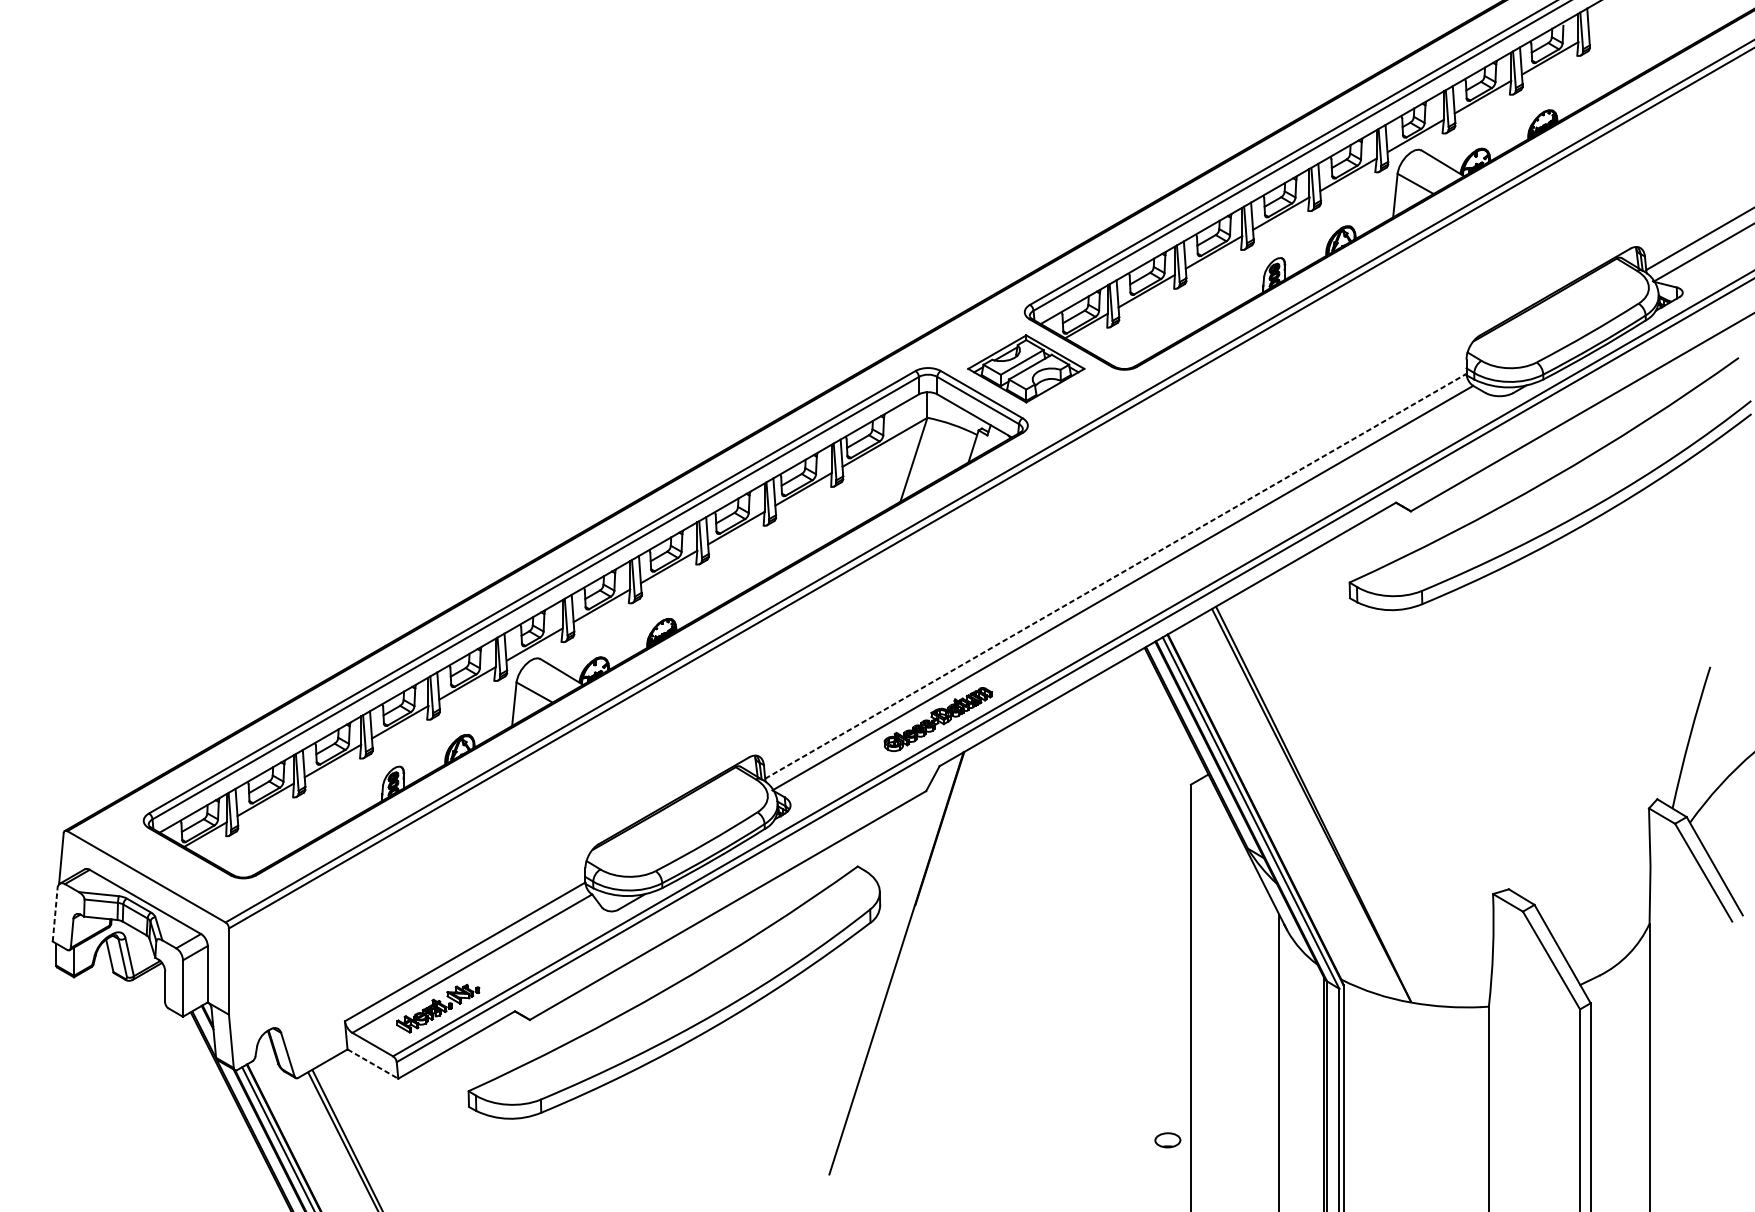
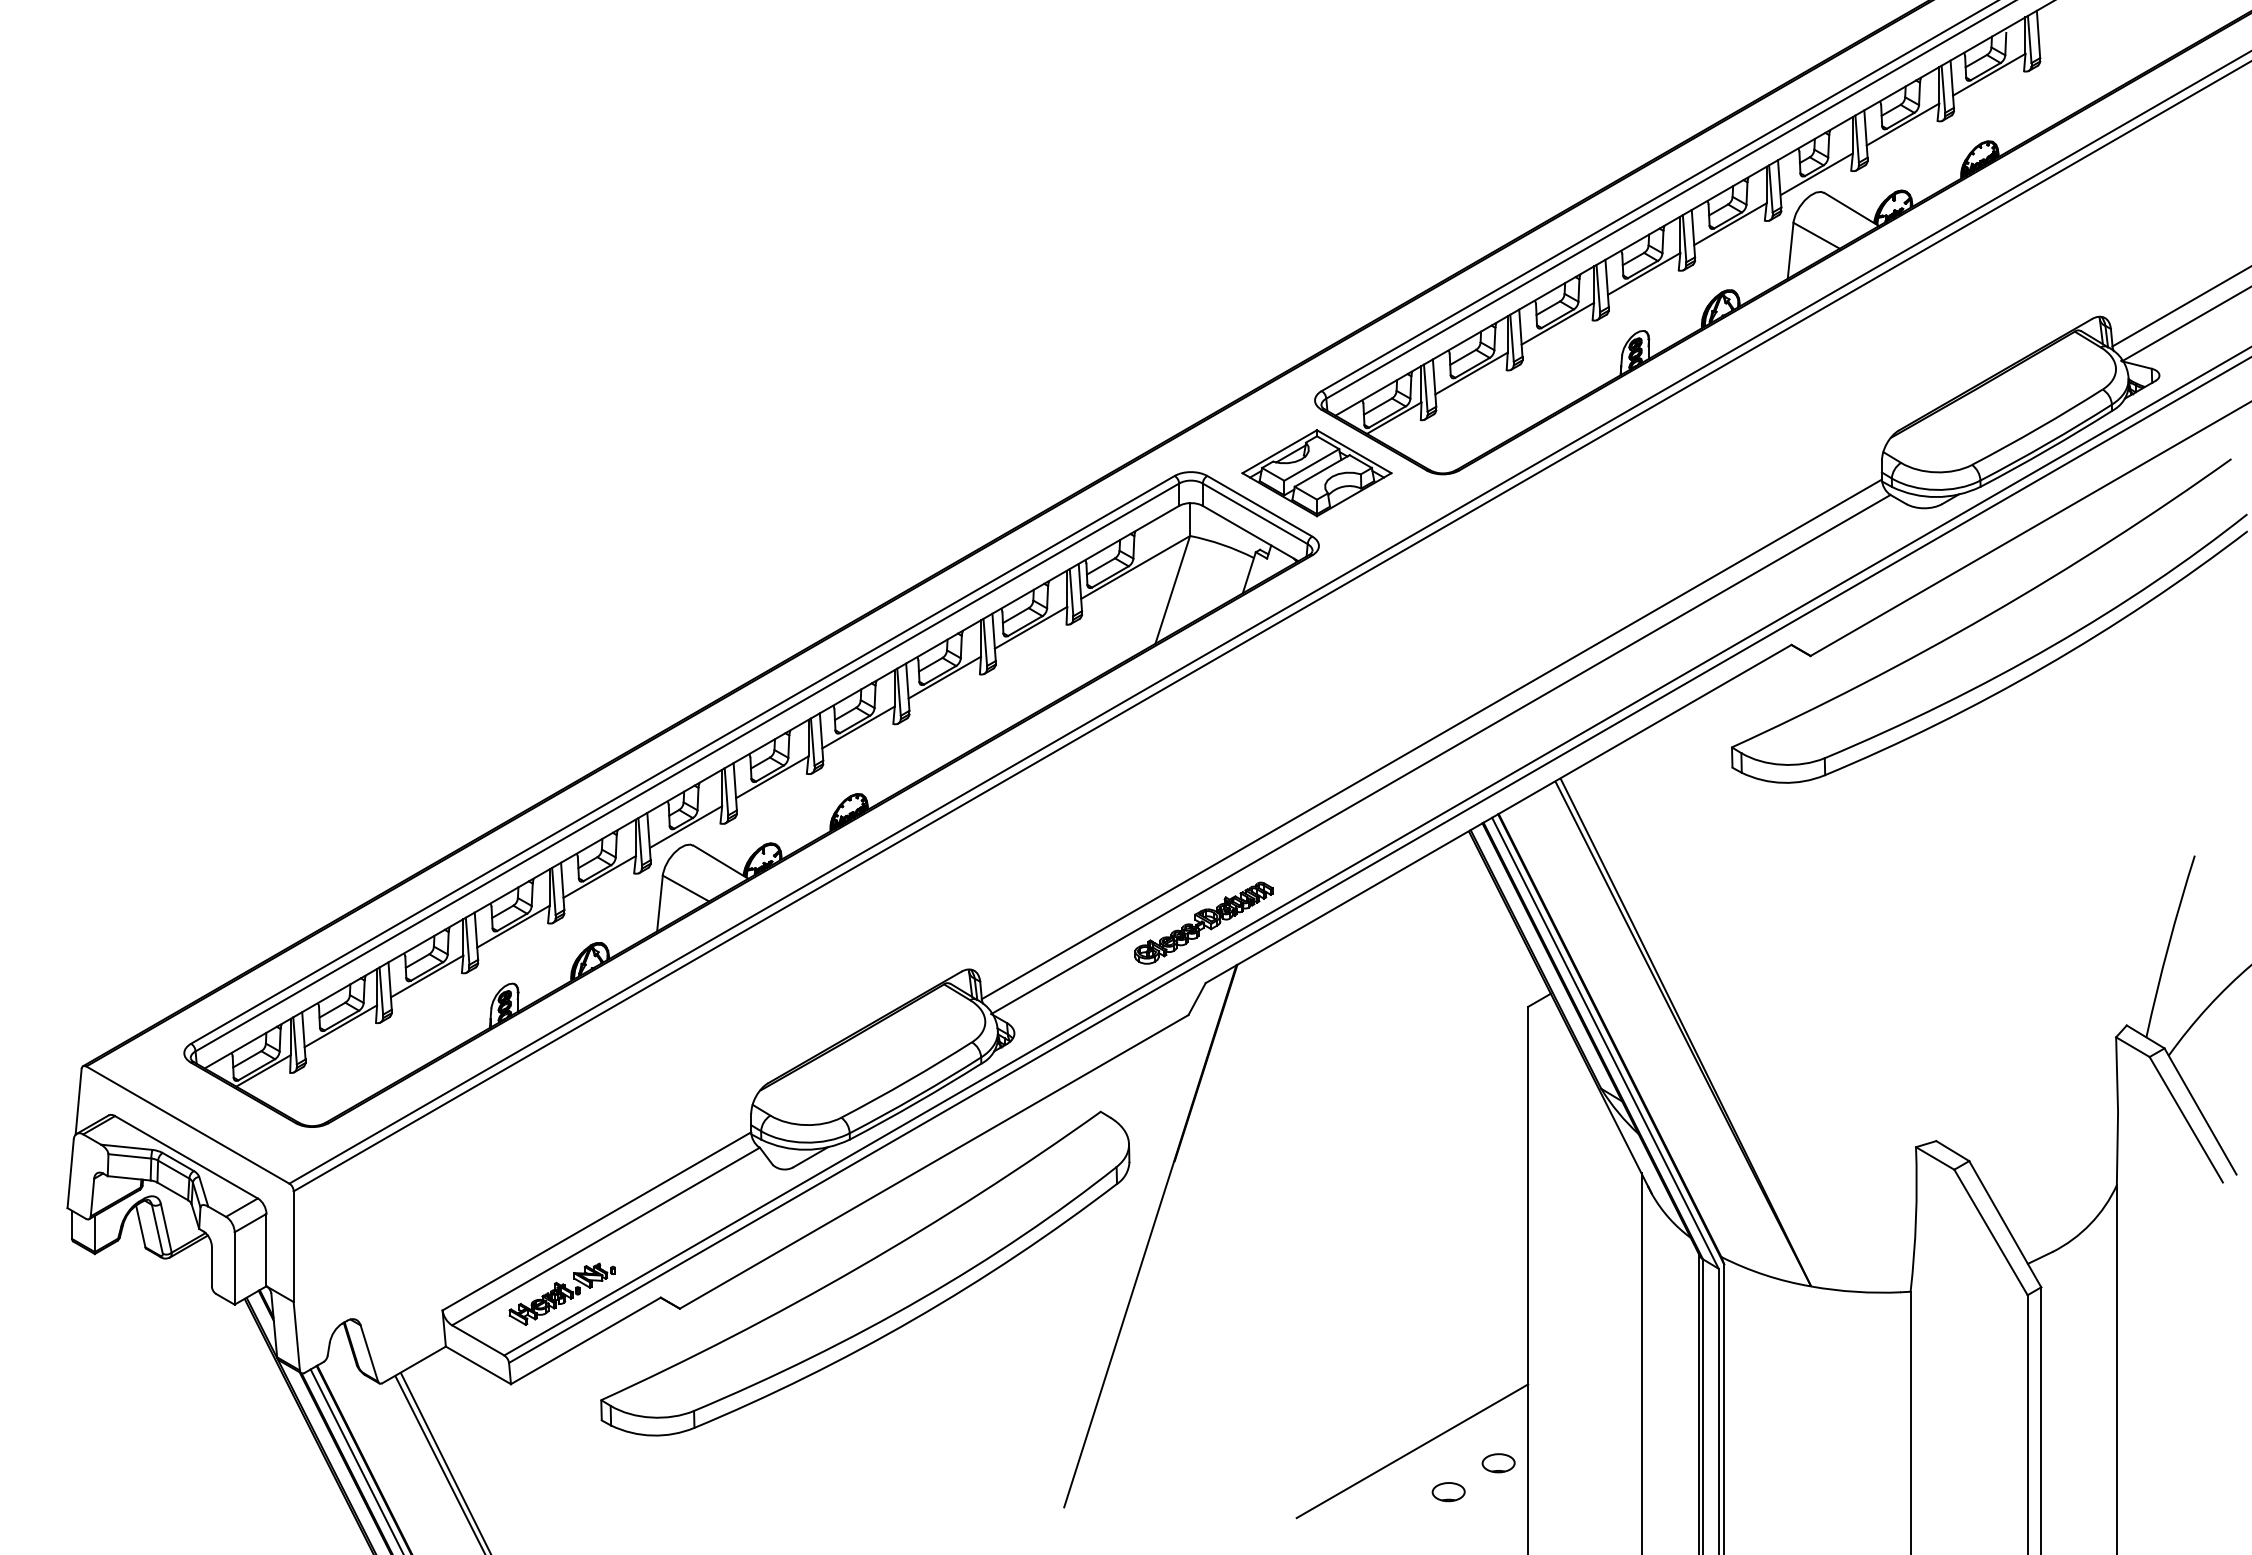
line: (1115, 576) -> (1431, 739), dashed -> solid
line: (55, 914) -> (70, 1173), dashed -> solid
line: (372, 1064) -> (478, 1365), dashed -> solid
line: (1100, 1131) -> (1412, 1451), added
part: (1128, 1163) -> (1448, 1492), added

